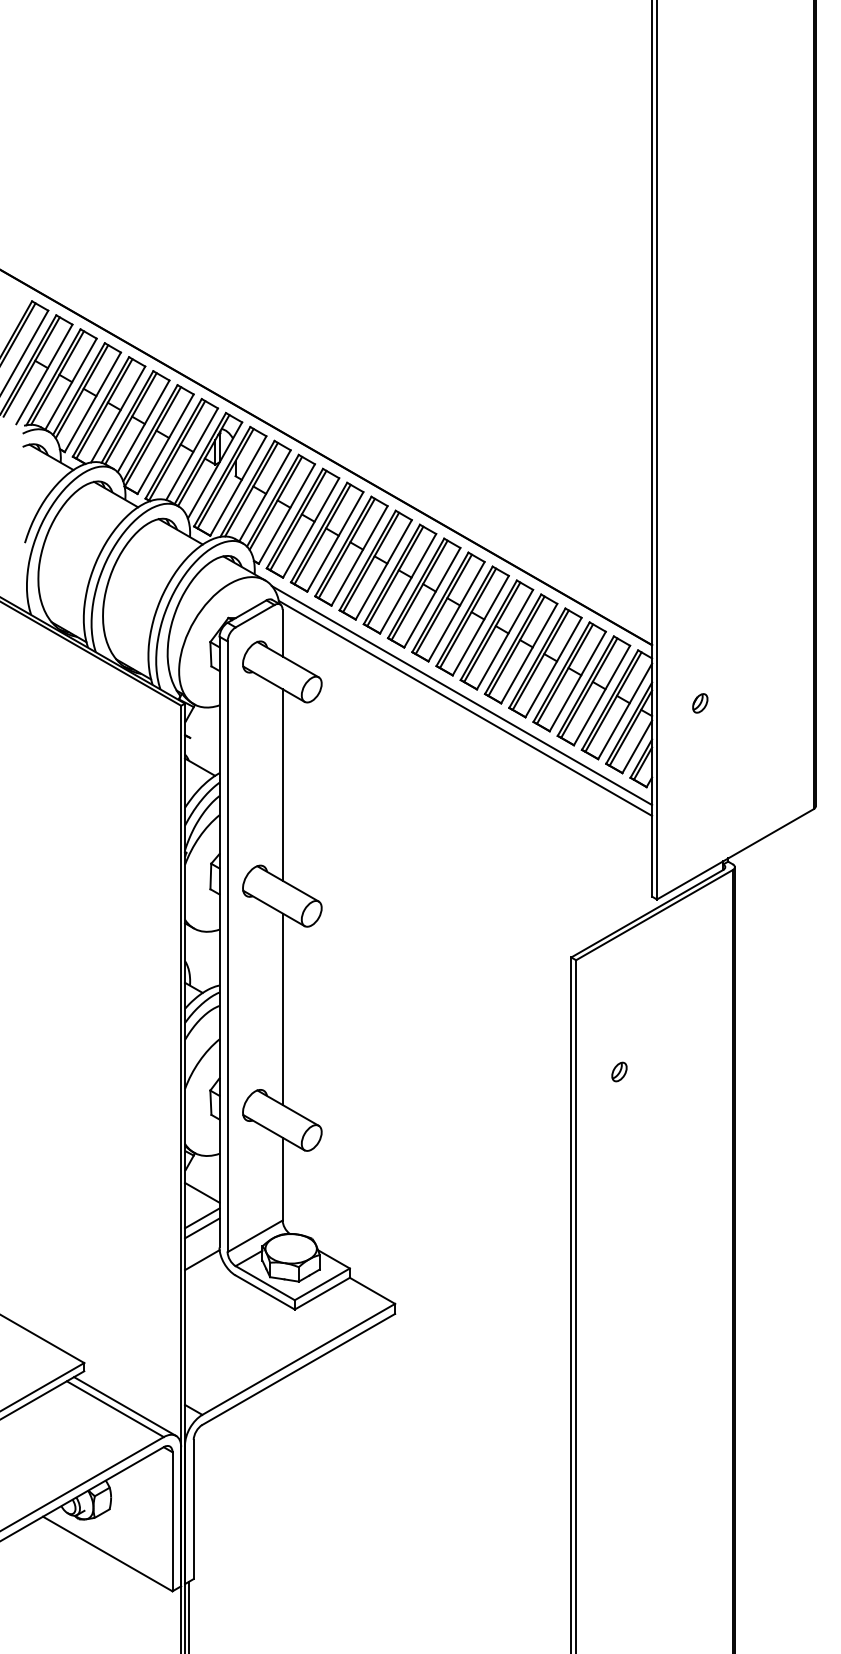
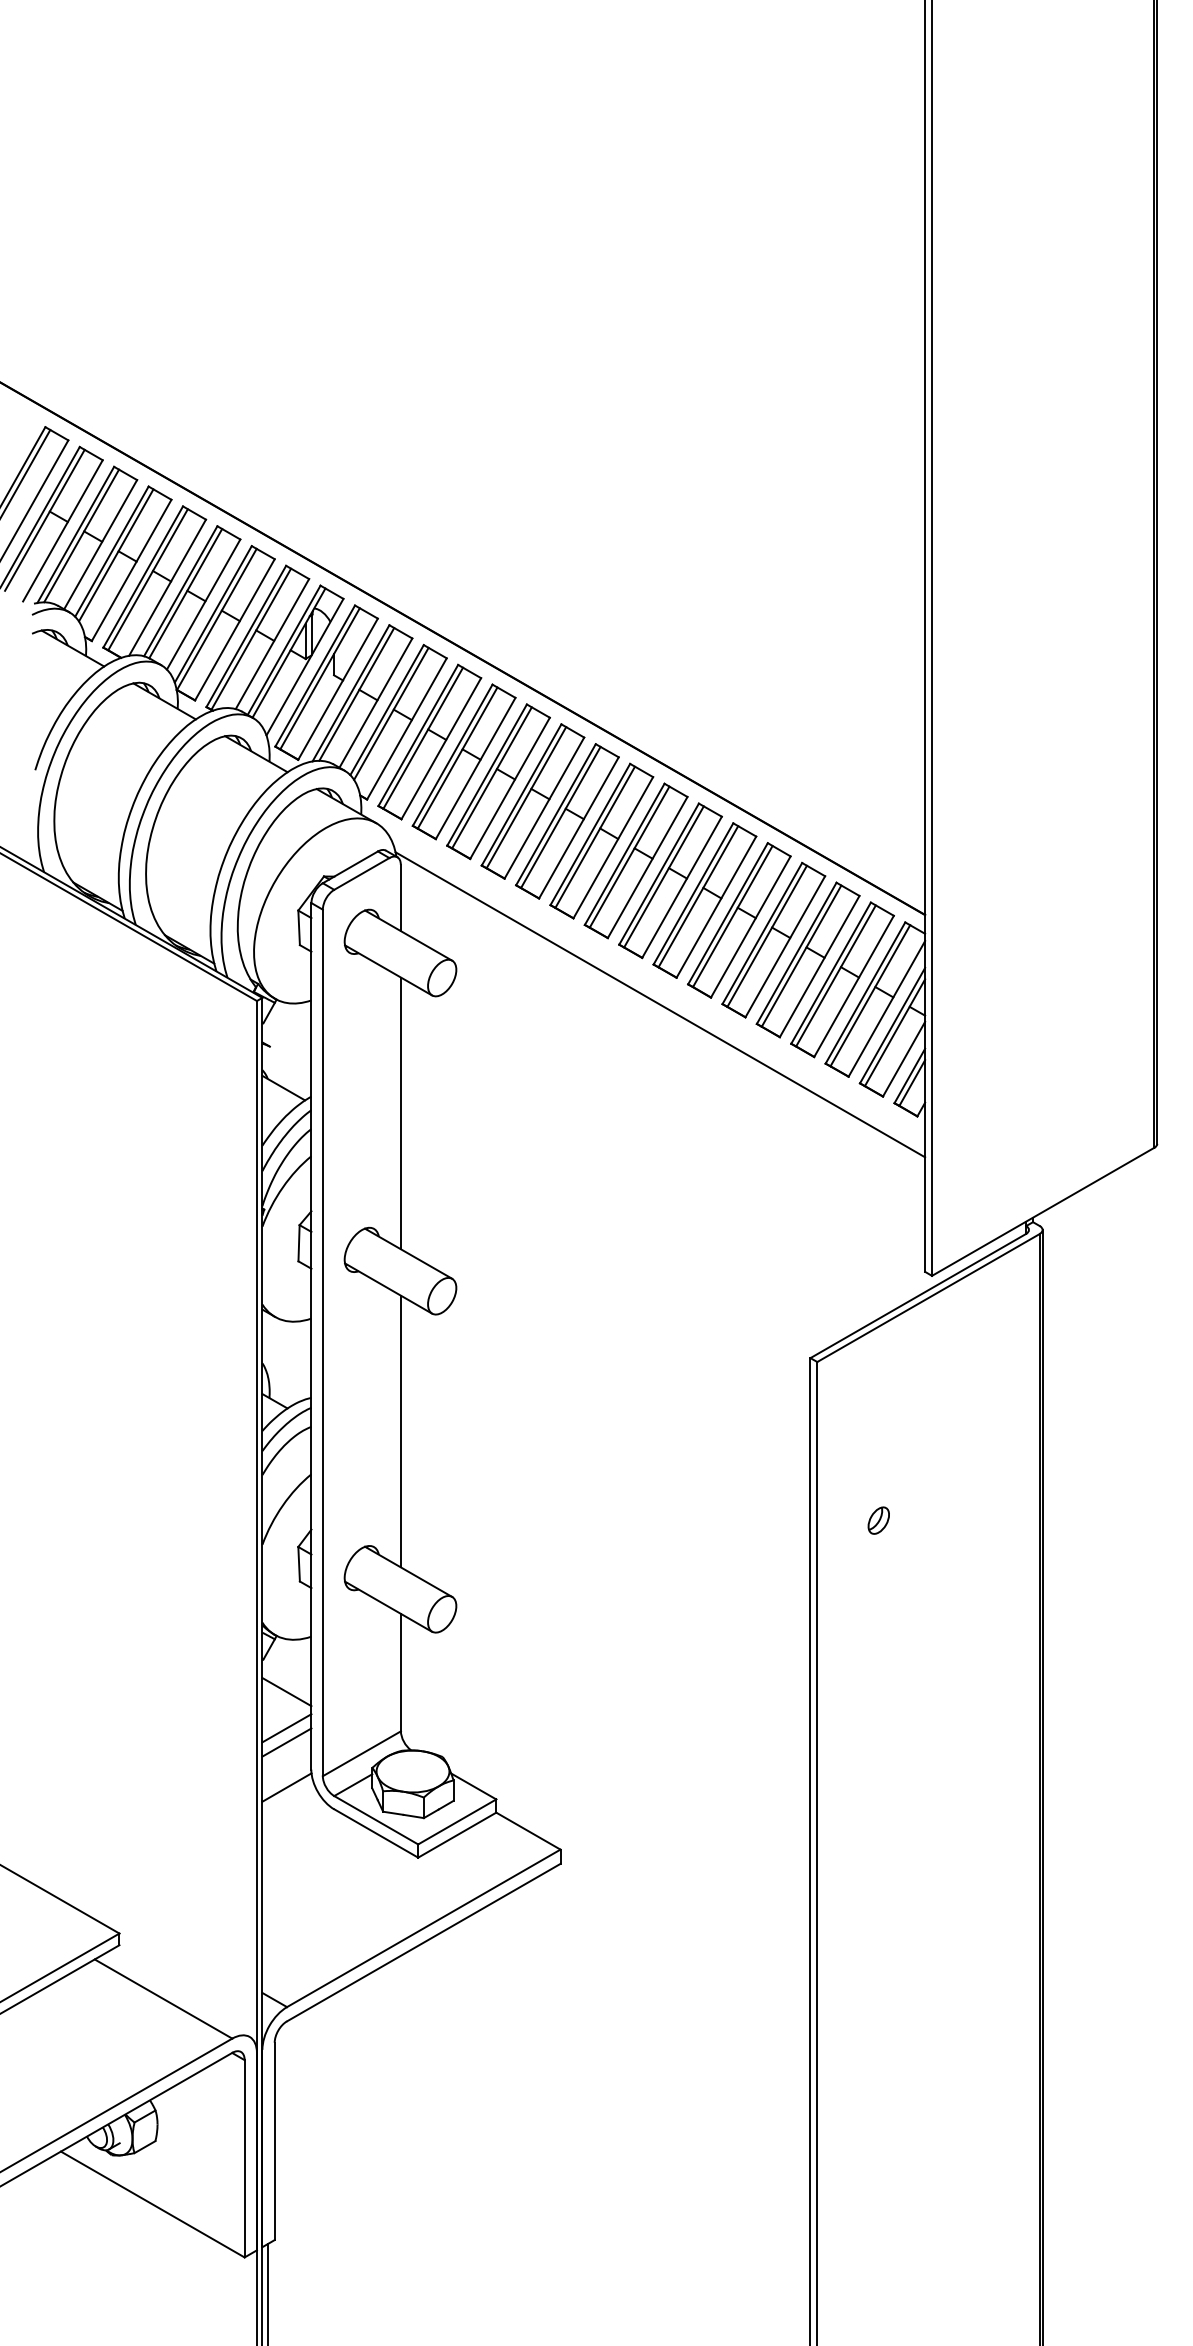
line: (462, 695) -> (655, 986), removed
part: (700, 703) -> (993, 997), removed
line: (124, 1405) -> (176, 1994), removed

